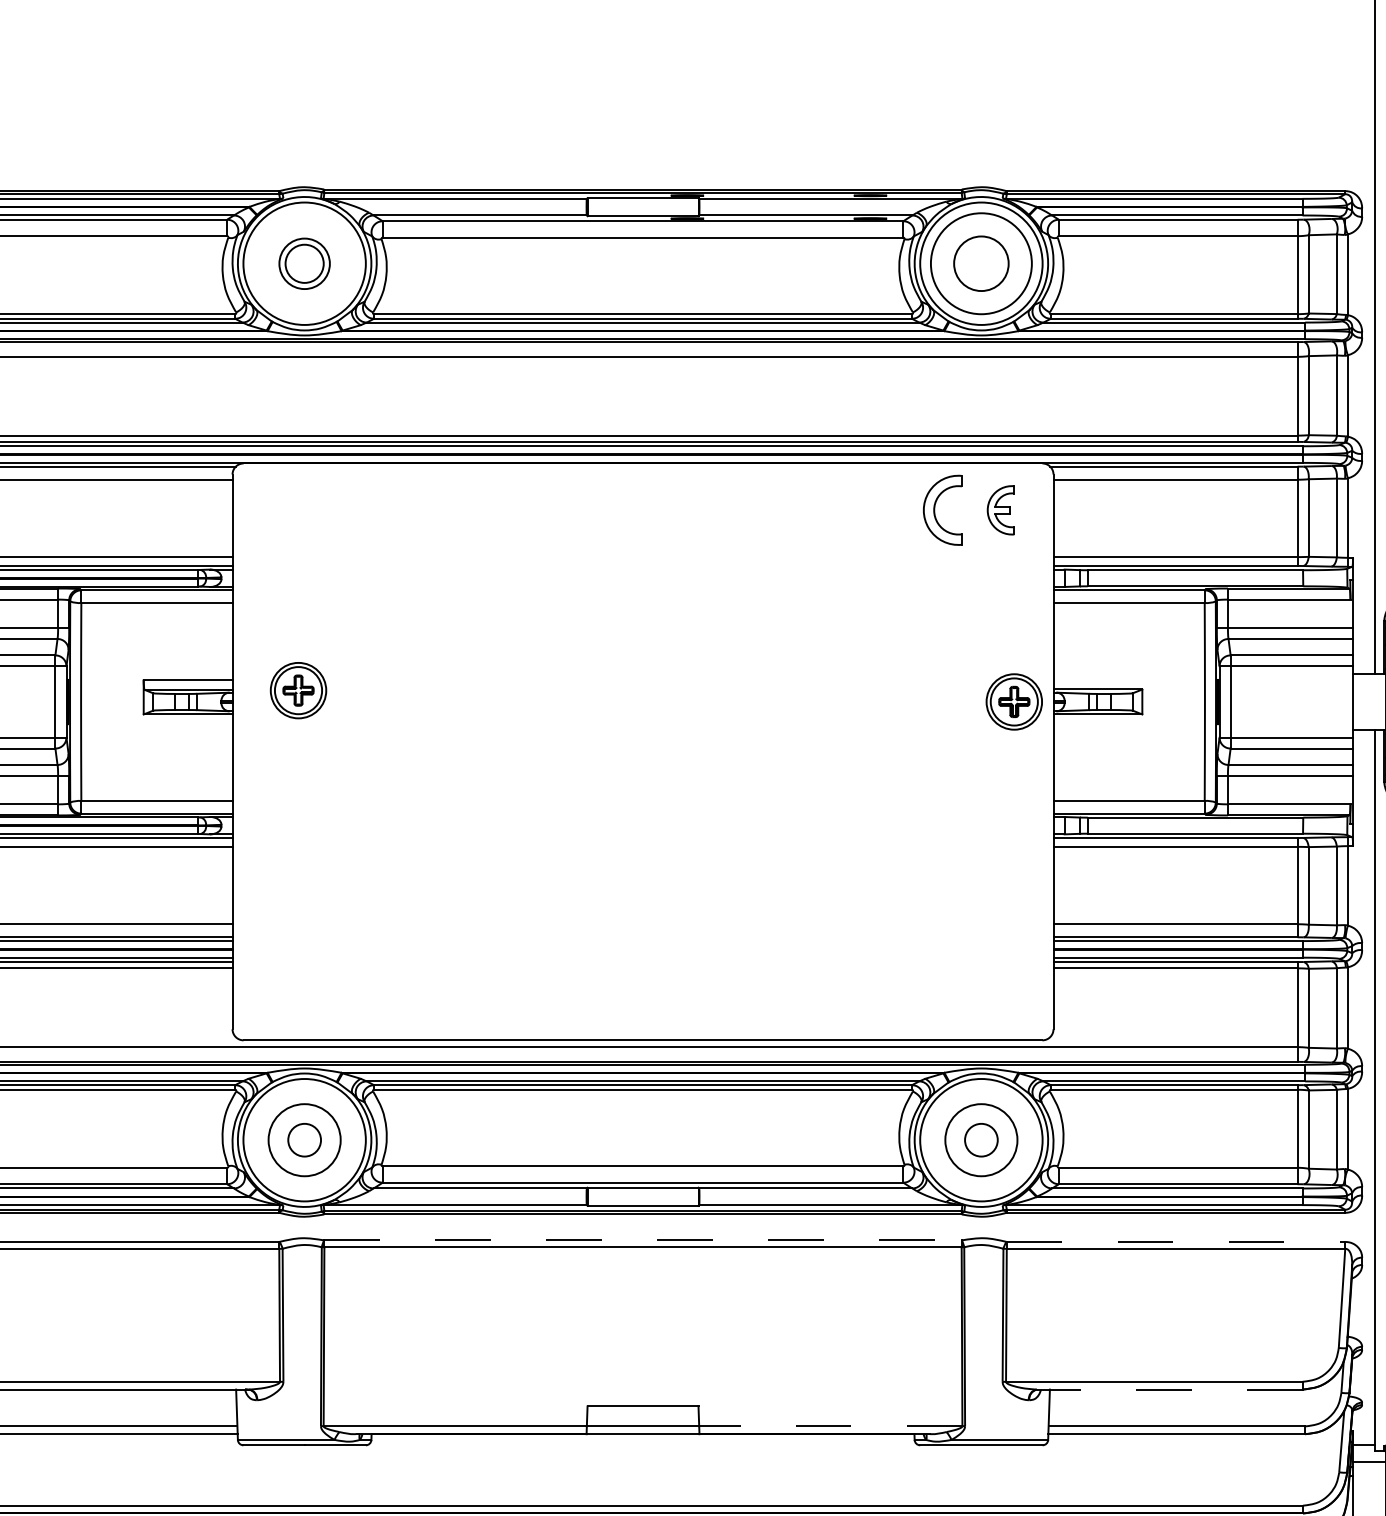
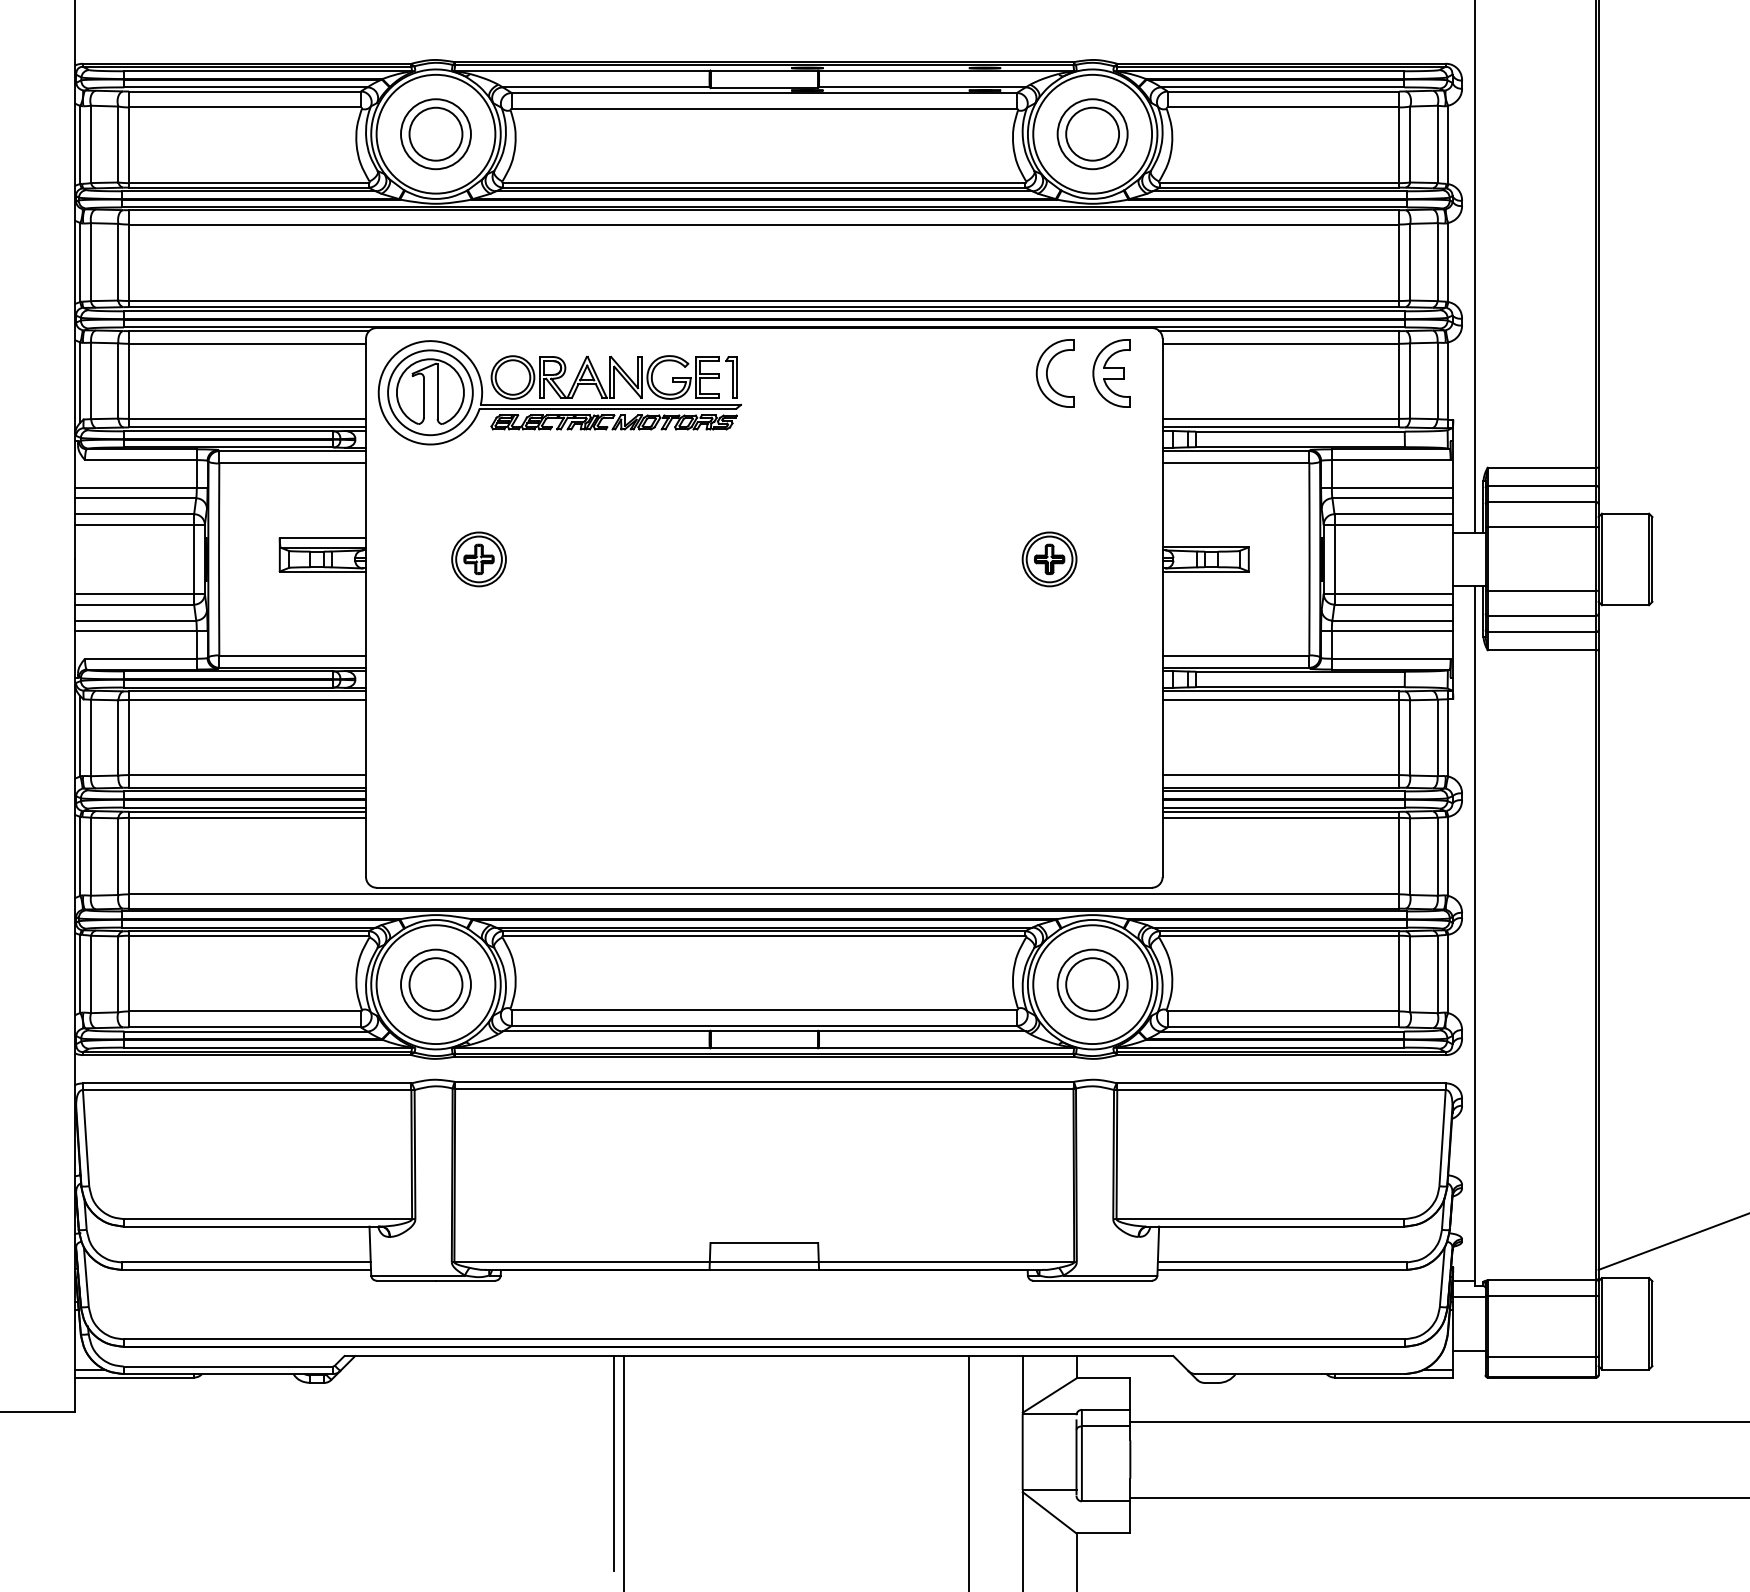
part: (304, 264) -> (435, 134), size x1.43
circle: (981, 264) -> (1092, 134), size x0.71
part: (1000, 510) -> (1111, 373), size x1.43
part: (431, 529) -> (559, 392), added
part: (297, 690) -> (478, 559), moved
part: (1014, 702) -> (1049, 559), moved
circle: (304, 1140) -> (435, 984), size x1.67
circle: (981, 1140) -> (1092, 984), size x1.67
line: (643, 1240) -> (764, 1081), dashed -> solid
line: (1176, 1242) -> (1281, 1083), dashed -> solid
line: (1168, 1389) -> (1274, 1226), dashed -> solid
line: (830, 1426) -> (946, 1262), dashed -> solid

